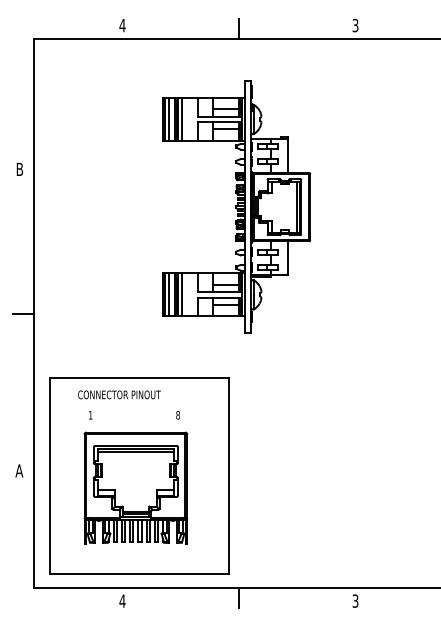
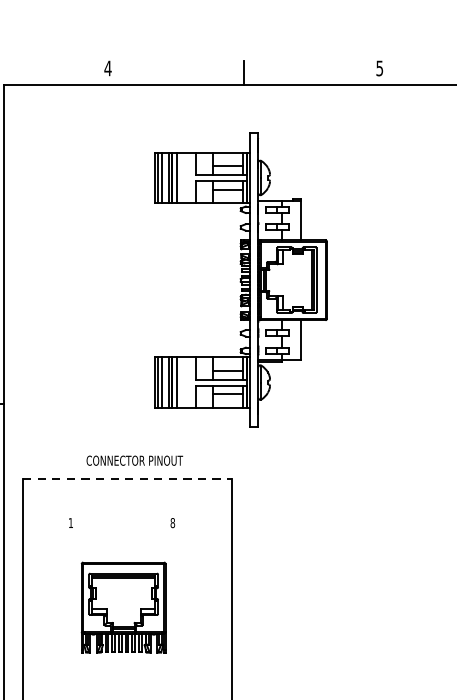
text: (355, 24) -> (379, 67), 3 -> 5
line: (139, 377) -> (127, 478), solid -> dashed
text: (119, 394) -> (134, 460), moved
part: (135, 487) -> (123, 607), size x0.7

